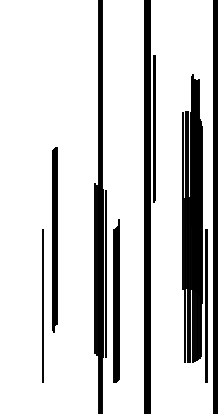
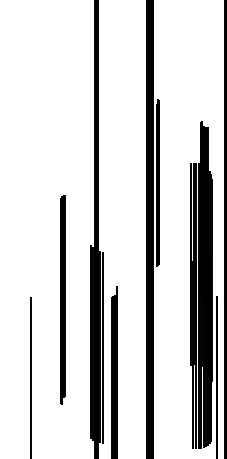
part: (54, 239) -> (62, 299), moved

